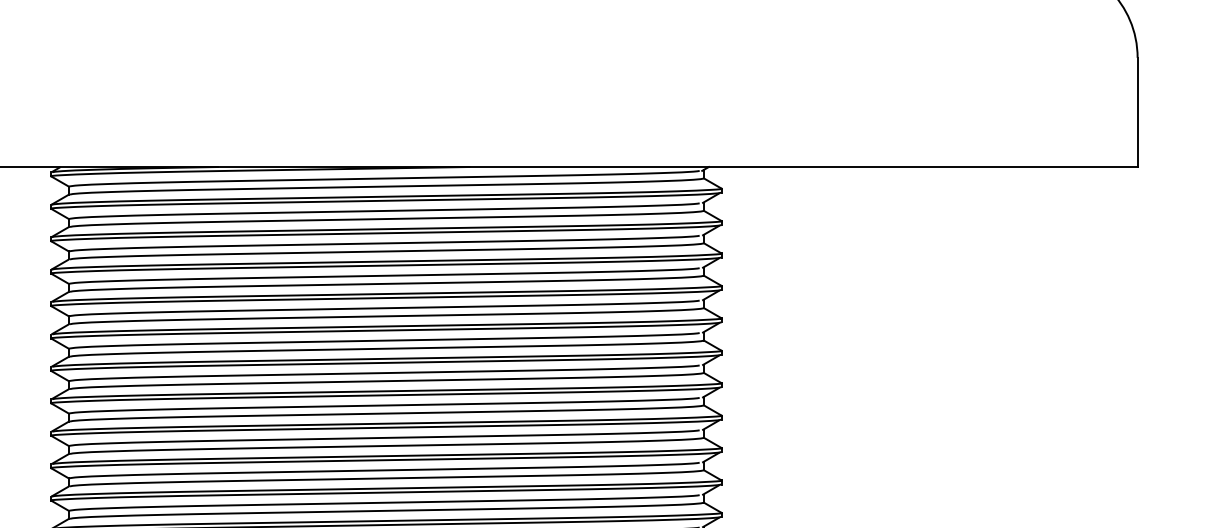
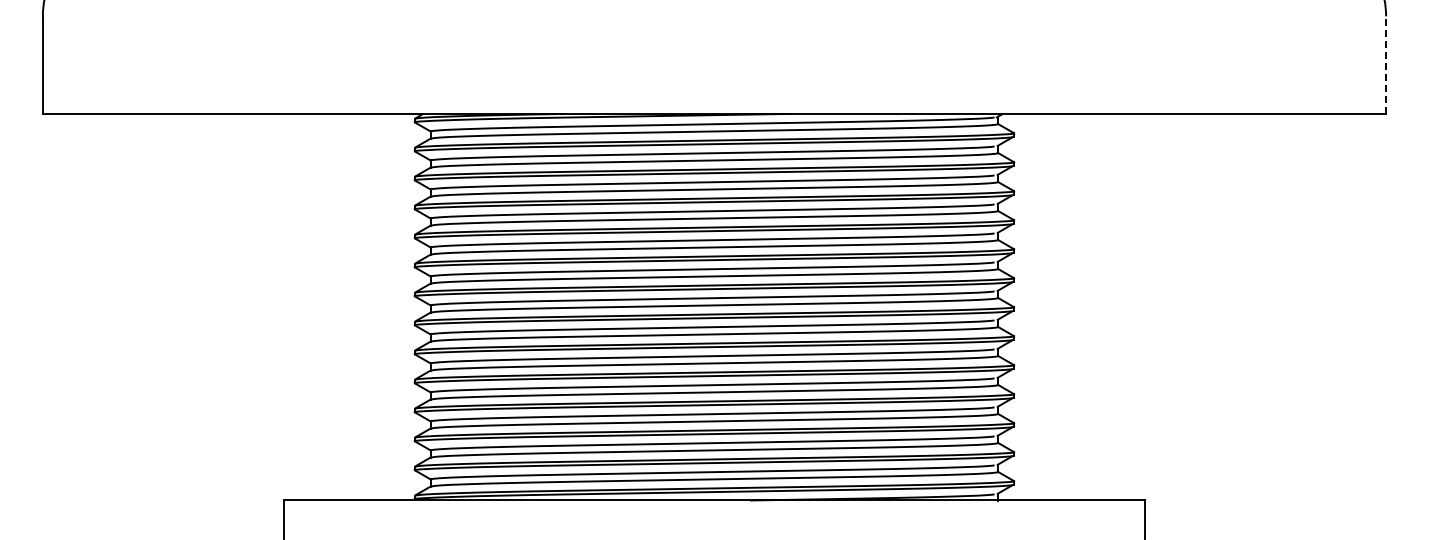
line: (1138, 112) -> (1386, 65), solid -> dashed

